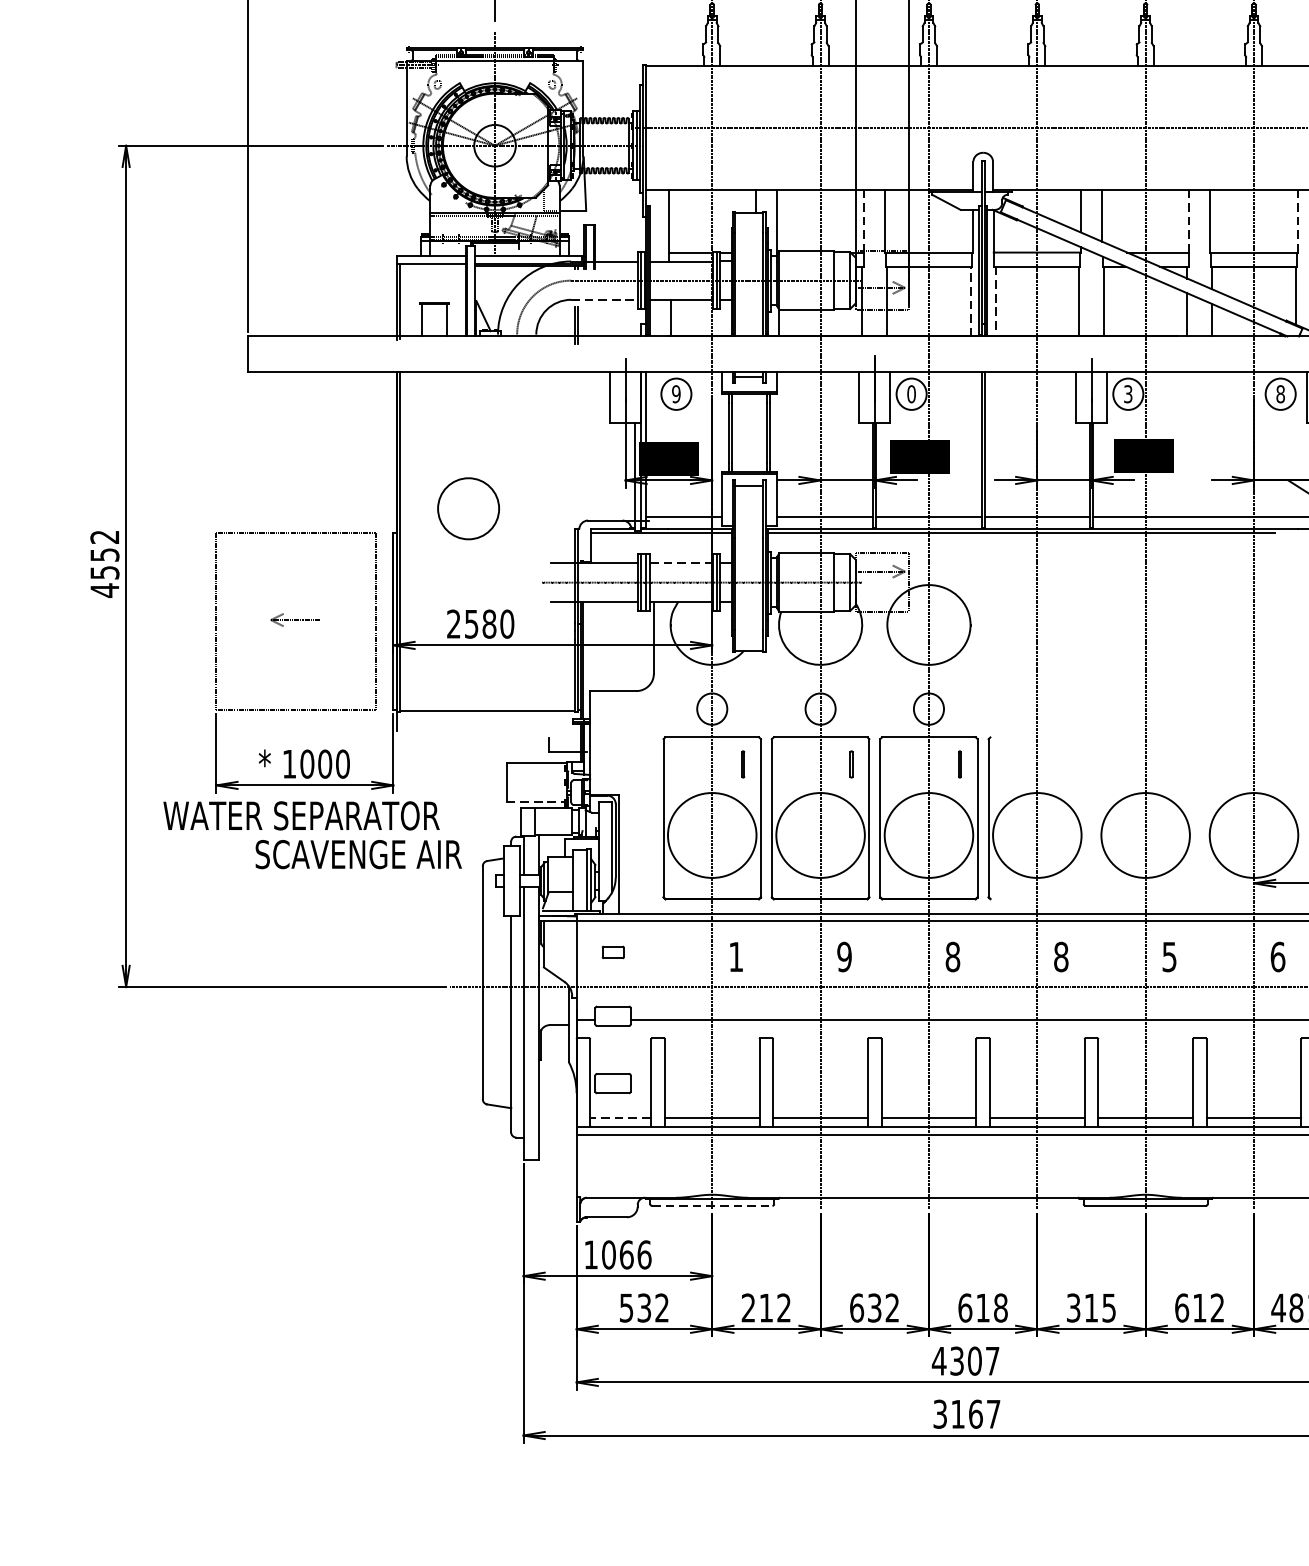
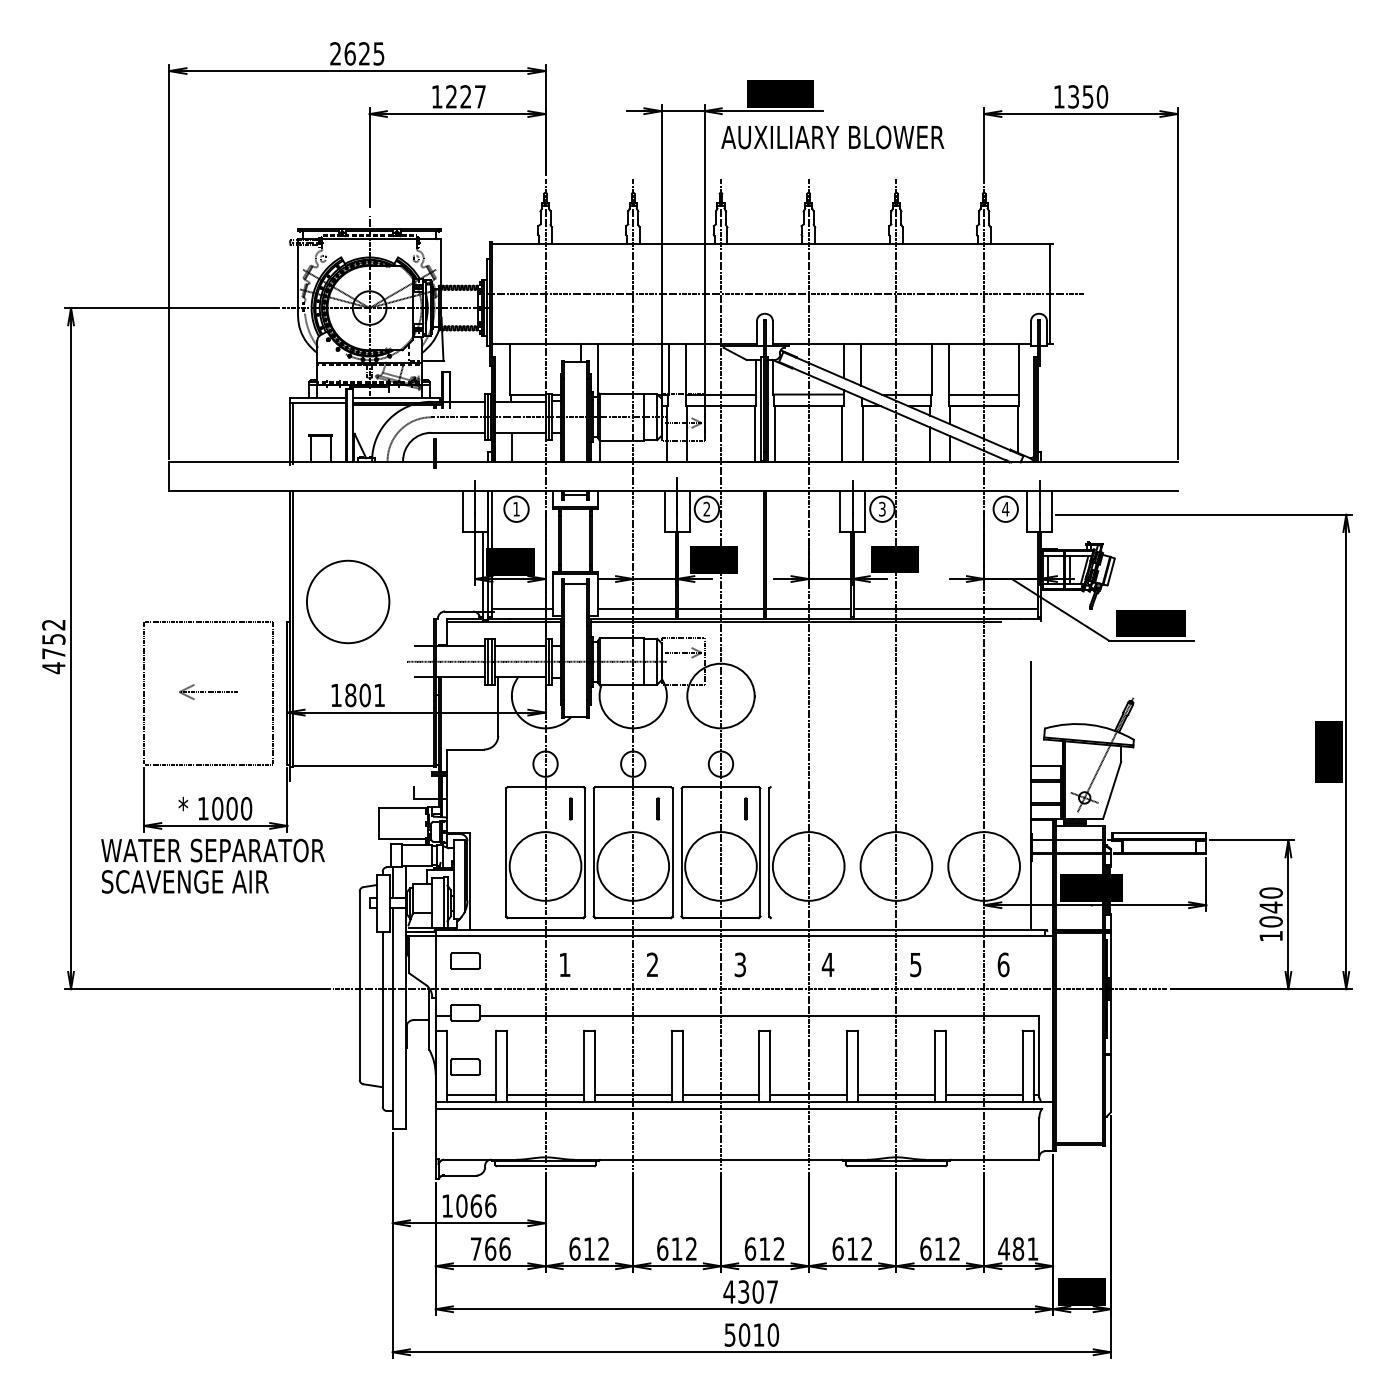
line: (864, 220) -> (668, 368), dashed -> solid
line: (1188, 220) -> (931, 368), dashed -> solid
line: (1297, 220) -> (1019, 368), dashed -> solid
line: (604, 299) -> (458, 432), dashed -> solid
line: (970, 300) -> (754, 433), dashed -> solid
line: (996, 301) -> (775, 434), dashed -> solid
text: (676, 393) -> (516, 508), 9 -> 1
text: (1280, 393) -> (1005, 508), 8 -> 4
text: (911, 394) -> (706, 509), 0 -> 2
circle: (468, 508) -> (348, 601), size x1.67
line: (681, 563) -> (520, 646), dashed -> solid
text: (104, 572) -> (53, 653), 4552 -> 4752
part: (295, 619) -> (208, 691), size x1.43
text: (481, 624) -> (358, 695), 2580 -> 1801
line: (535, 802) -> (402, 839), dashed -> solid
text: (358, 854) -> (185, 881), moved
part: (613, 951) -> (465, 960), size x1.67
text: (844, 956) -> (652, 964), 9 -> 2
text: (953, 956) -> (740, 964), 8 -> 3
text: (1060, 956) -> (827, 964), 8 -> 4
line: (620, 1118) -> (471, 1095), dashed -> solid
line: (712, 1206) -> (545, 1166), dashed -> solid
text: (644, 1307) -> (490, 1248), 532 -> 766
text: (748, 1307) -> (574, 1248), 212 -> 612
text: (874, 1307) -> (676, 1248), 632 -> 612
text: (999, 1307) -> (778, 1248), 618 -> 612
text: (1091, 1307) -> (852, 1248), 315 -> 612
text: (967, 1413) -> (752, 1334), 3167 -> 5010

